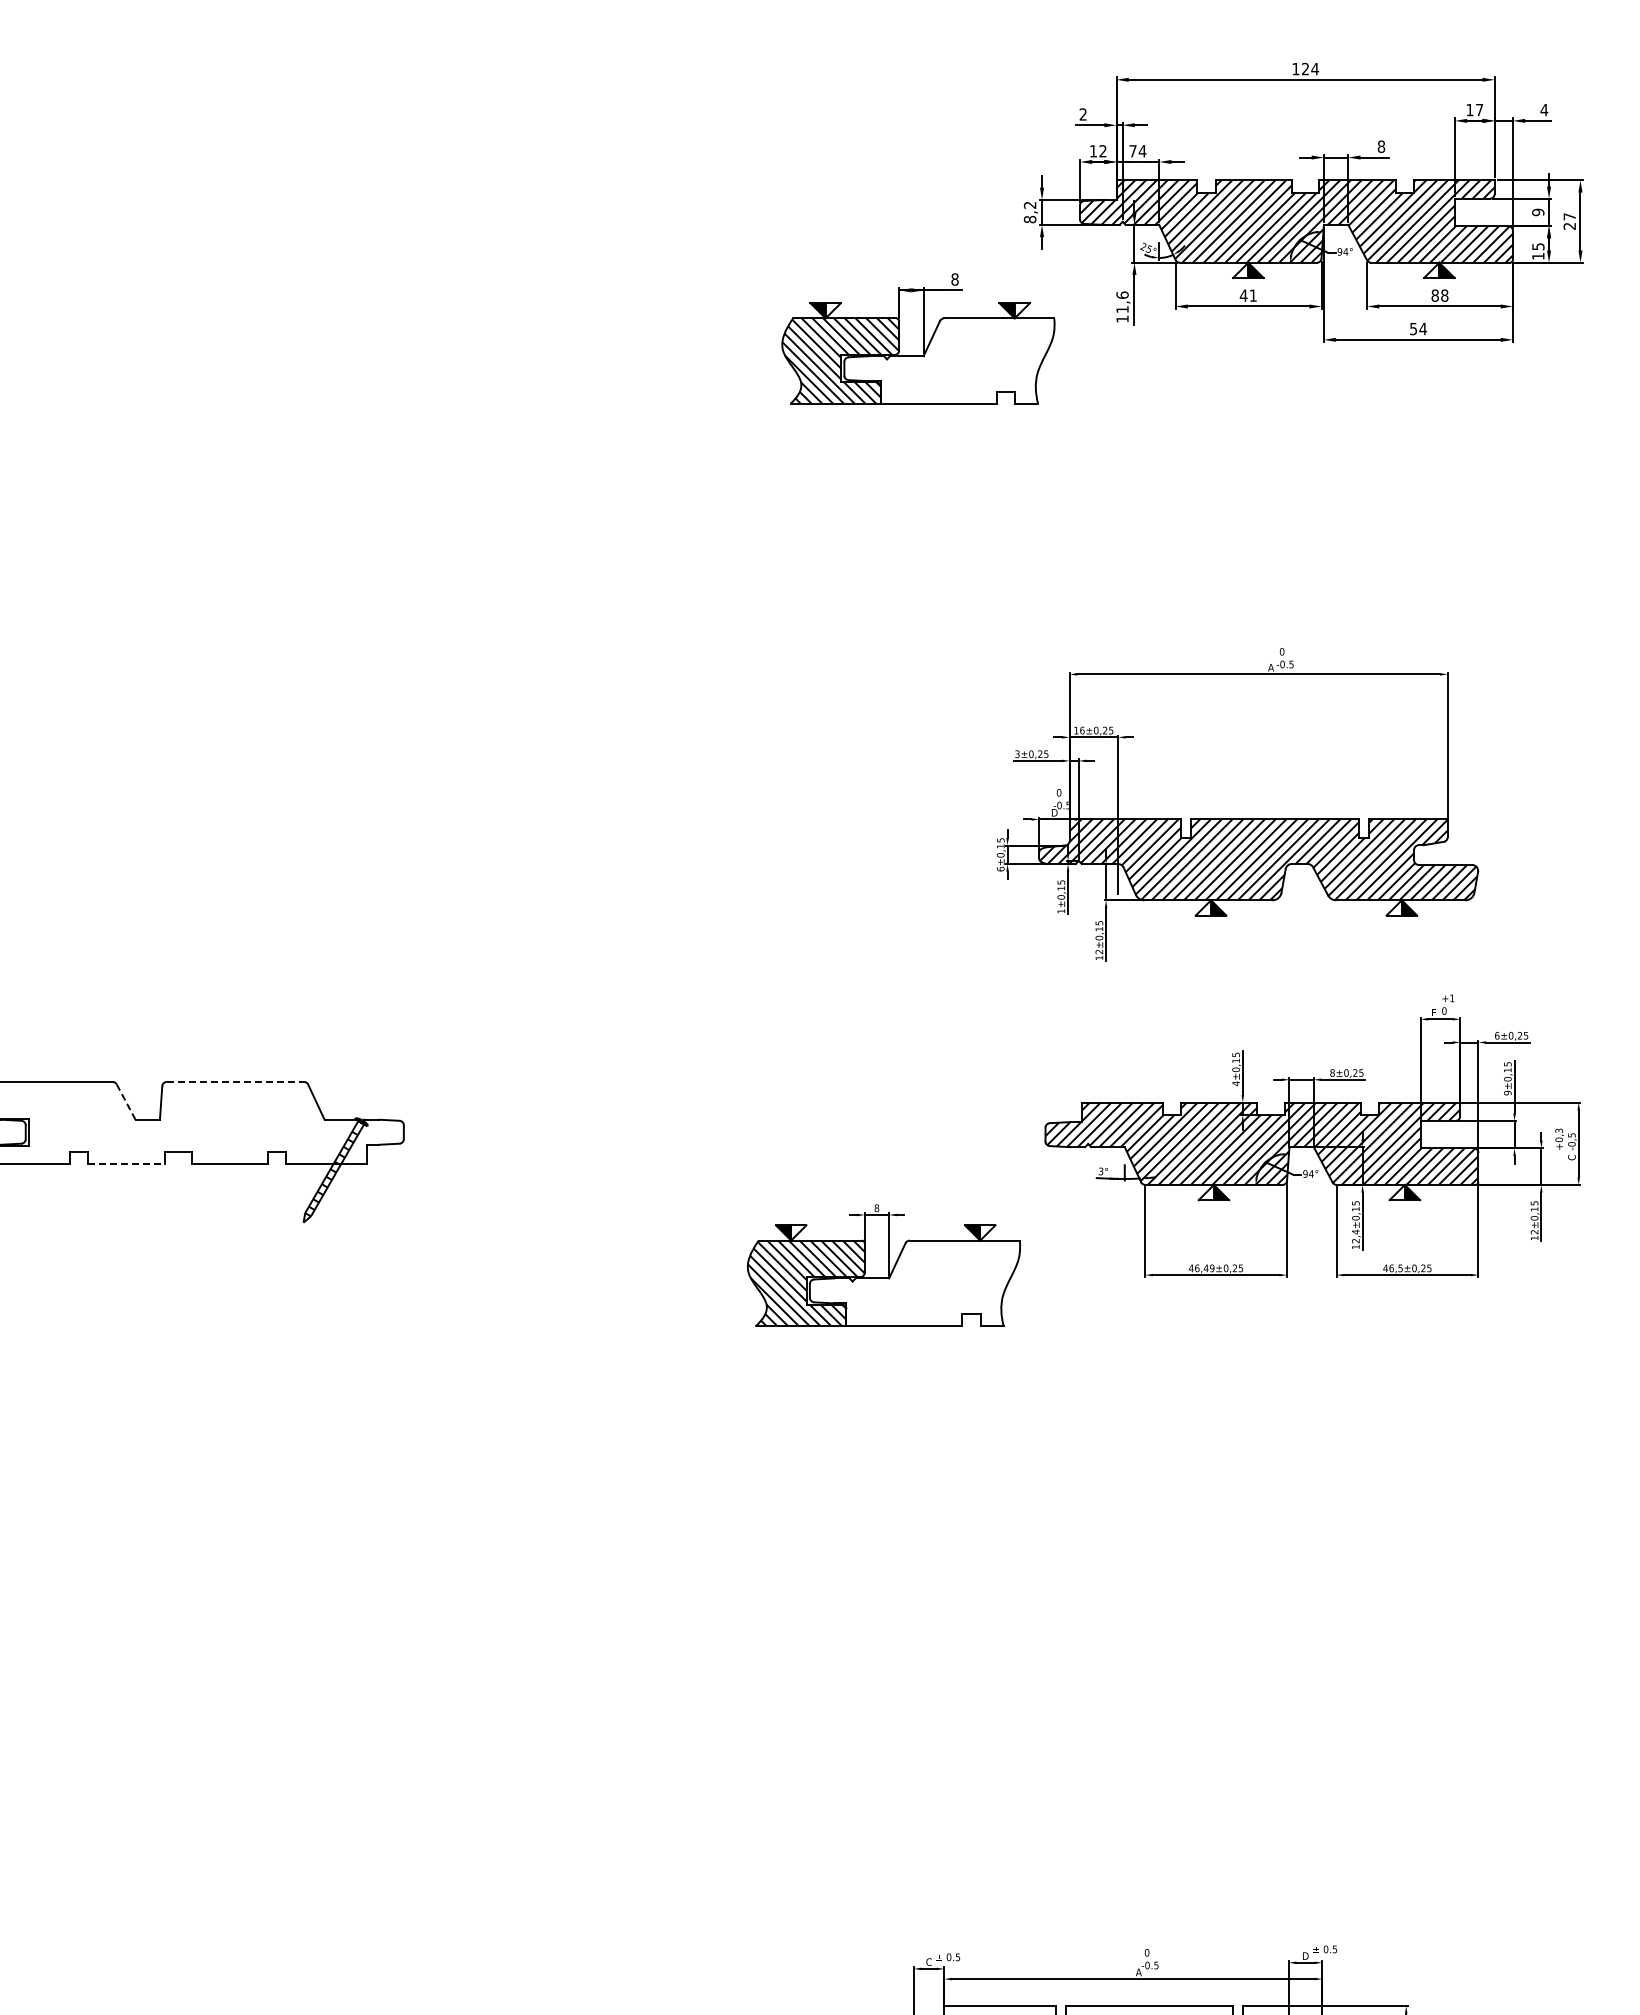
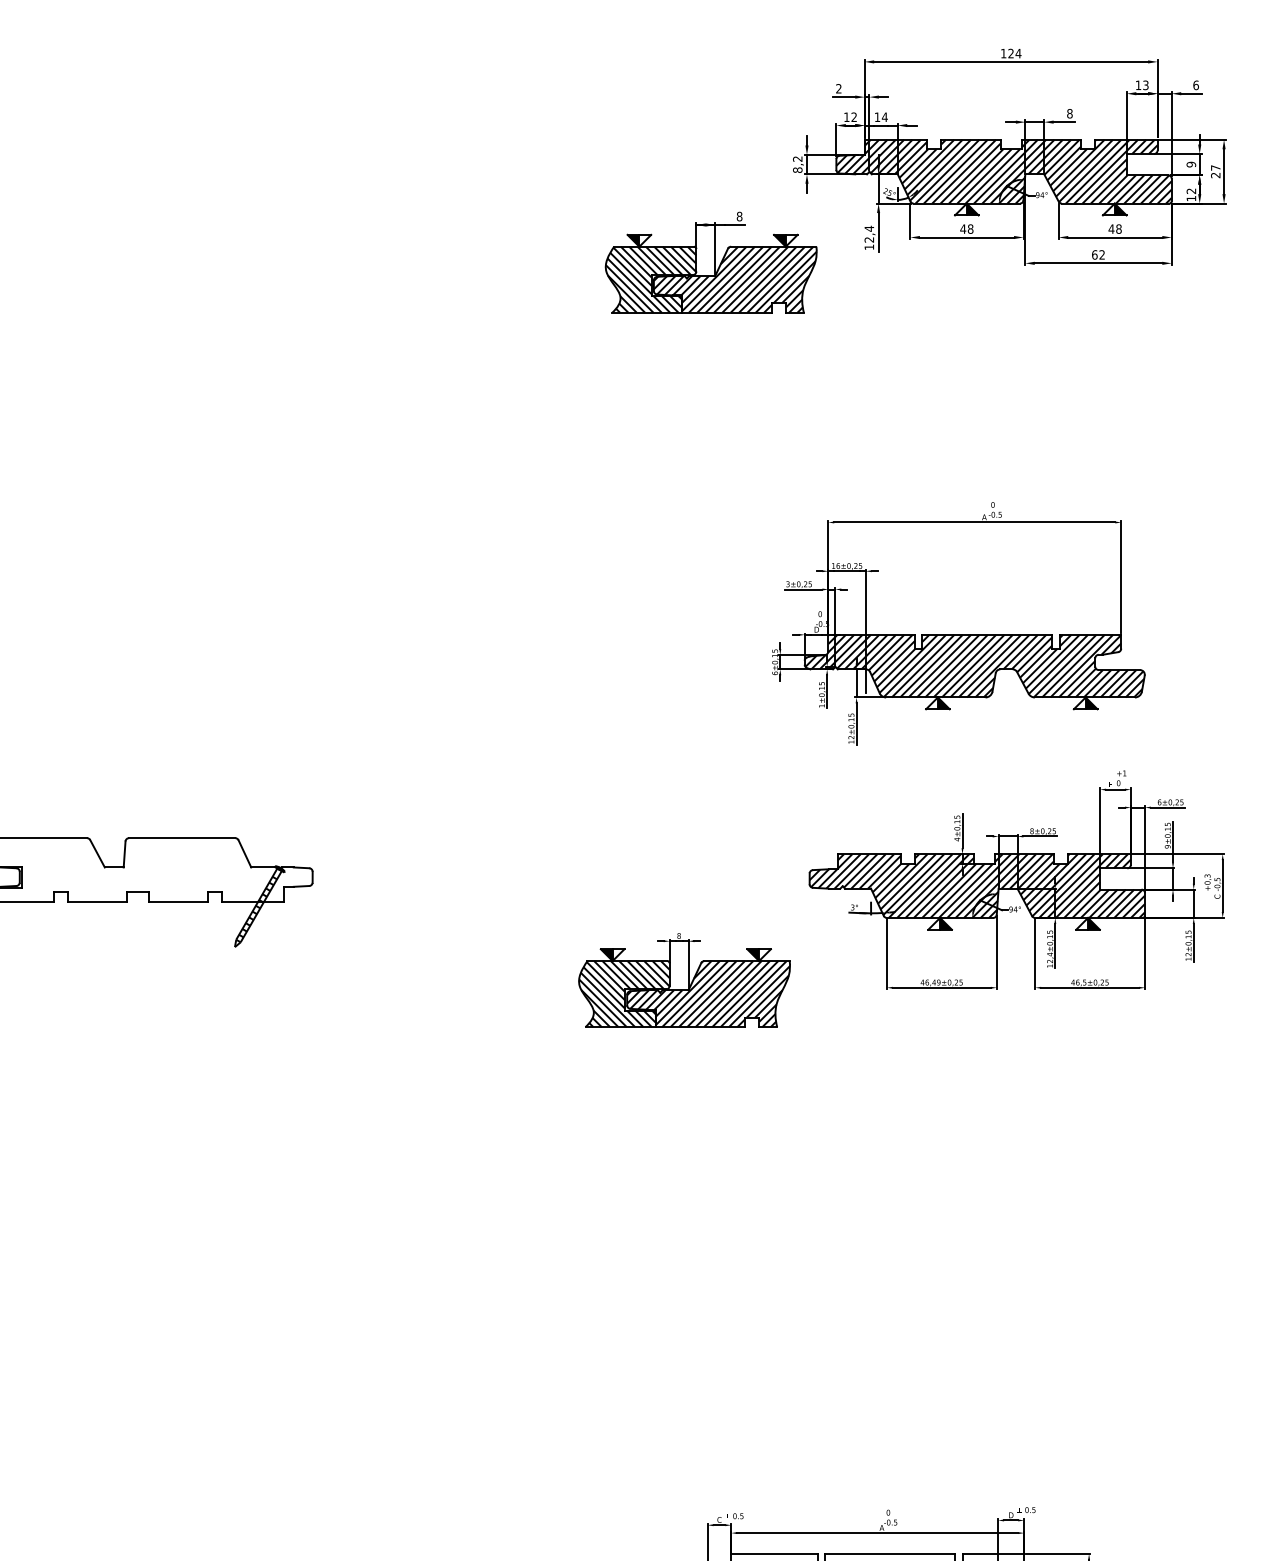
text: (1479, 109) -> (1145, 84), 17 -> 13
text: (1544, 109) -> (1196, 84), 4 -> 6
text: (1132, 151) -> (877, 117), 74 -> 14
text: (1538, 246) -> (1191, 191), 15 -> 12
text: (1253, 295) -> (970, 228), 41 -> 48
text: (1435, 295) -> (1111, 228), 88 -> 48
text: (1122, 302) -> (869, 234), 11,6 -> 12,4
text: (1418, 328) -> (1098, 254), 54 -> 62
hatch: (949, 360) -> (735, 279), added
line: (235, 1081) -> (182, 837), dashed -> solid
line: (125, 1101) -> (97, 853), dashed -> solid
line: (126, 1164) -> (97, 902), dashed -> solid
hatch: (914, 1282) -> (708, 993), added

